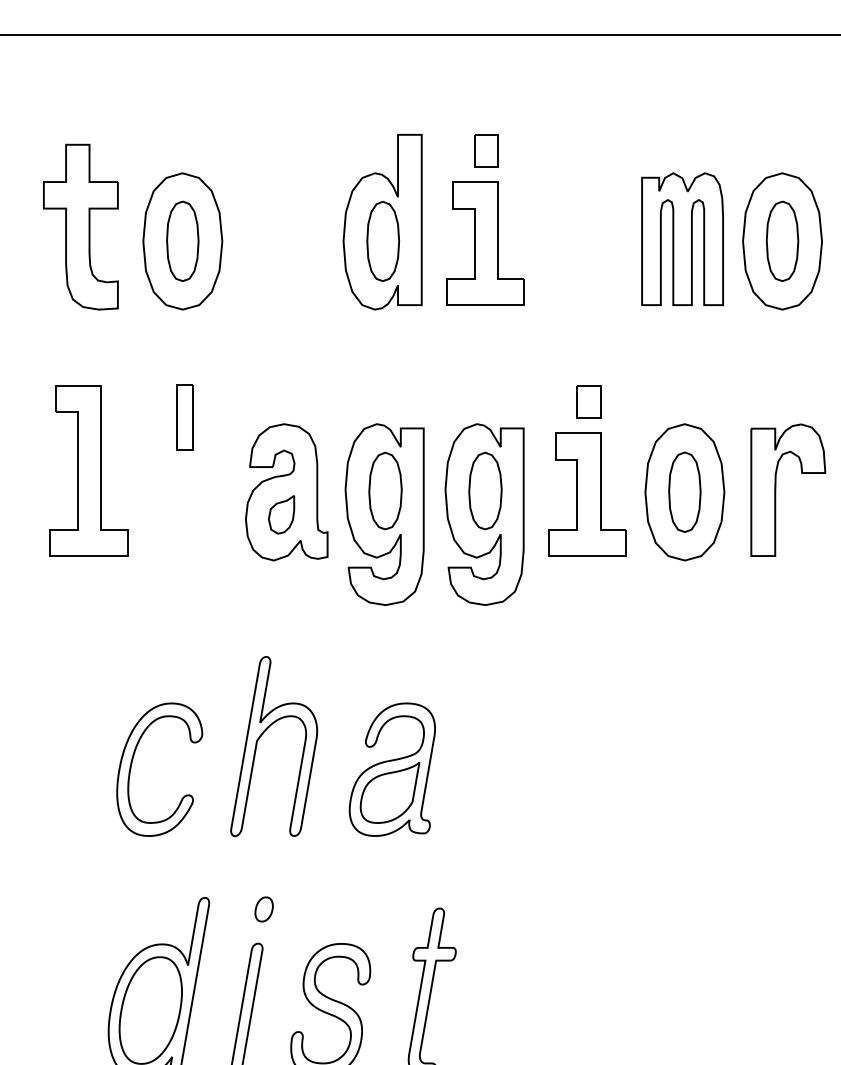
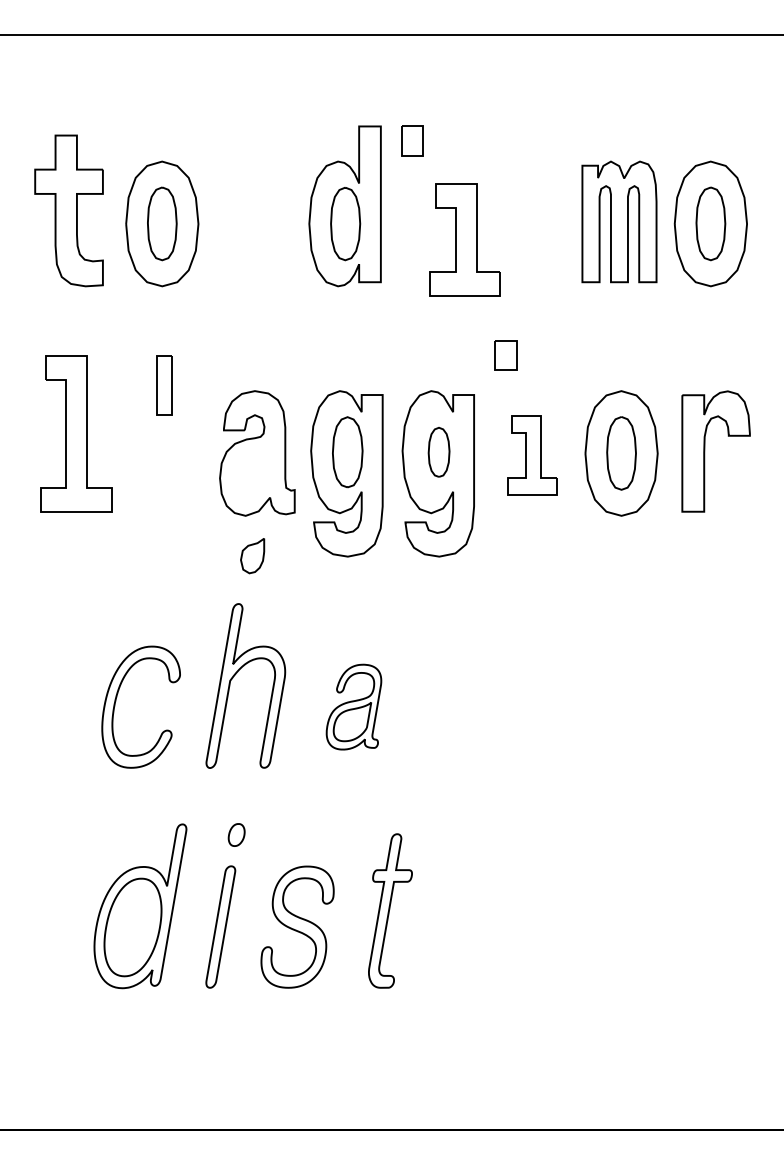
part: (486, 150) -> (412, 140), moved
part: (484, 243) -> (464, 239), moved
part: (588, 401) -> (505, 355), moved
part: (484, 491) -> (438, 452), size x0.7
part: (587, 494) -> (532, 455), size x0.7
part: (281, 515) -> (252, 556), moved
part: (391, 768) -> (353, 706), size x0.7

